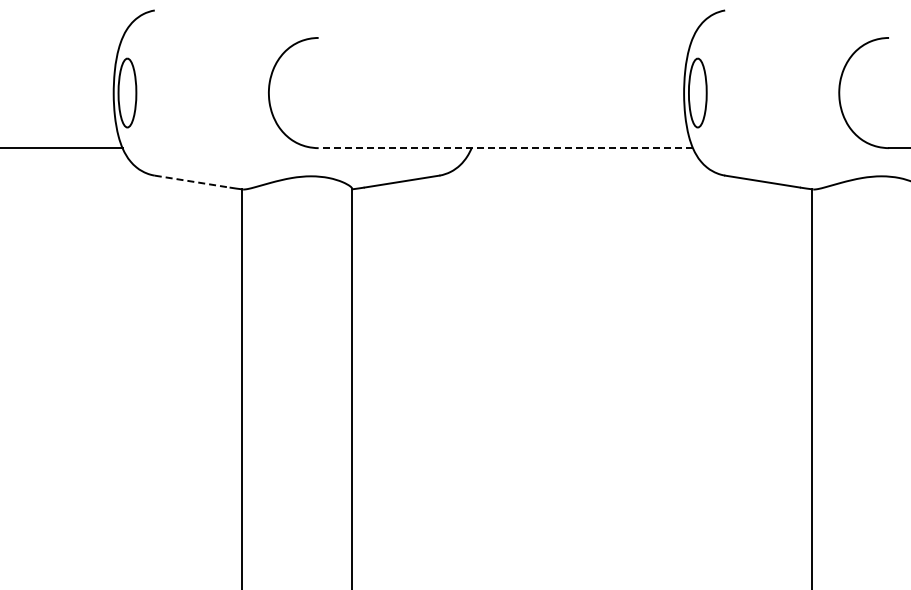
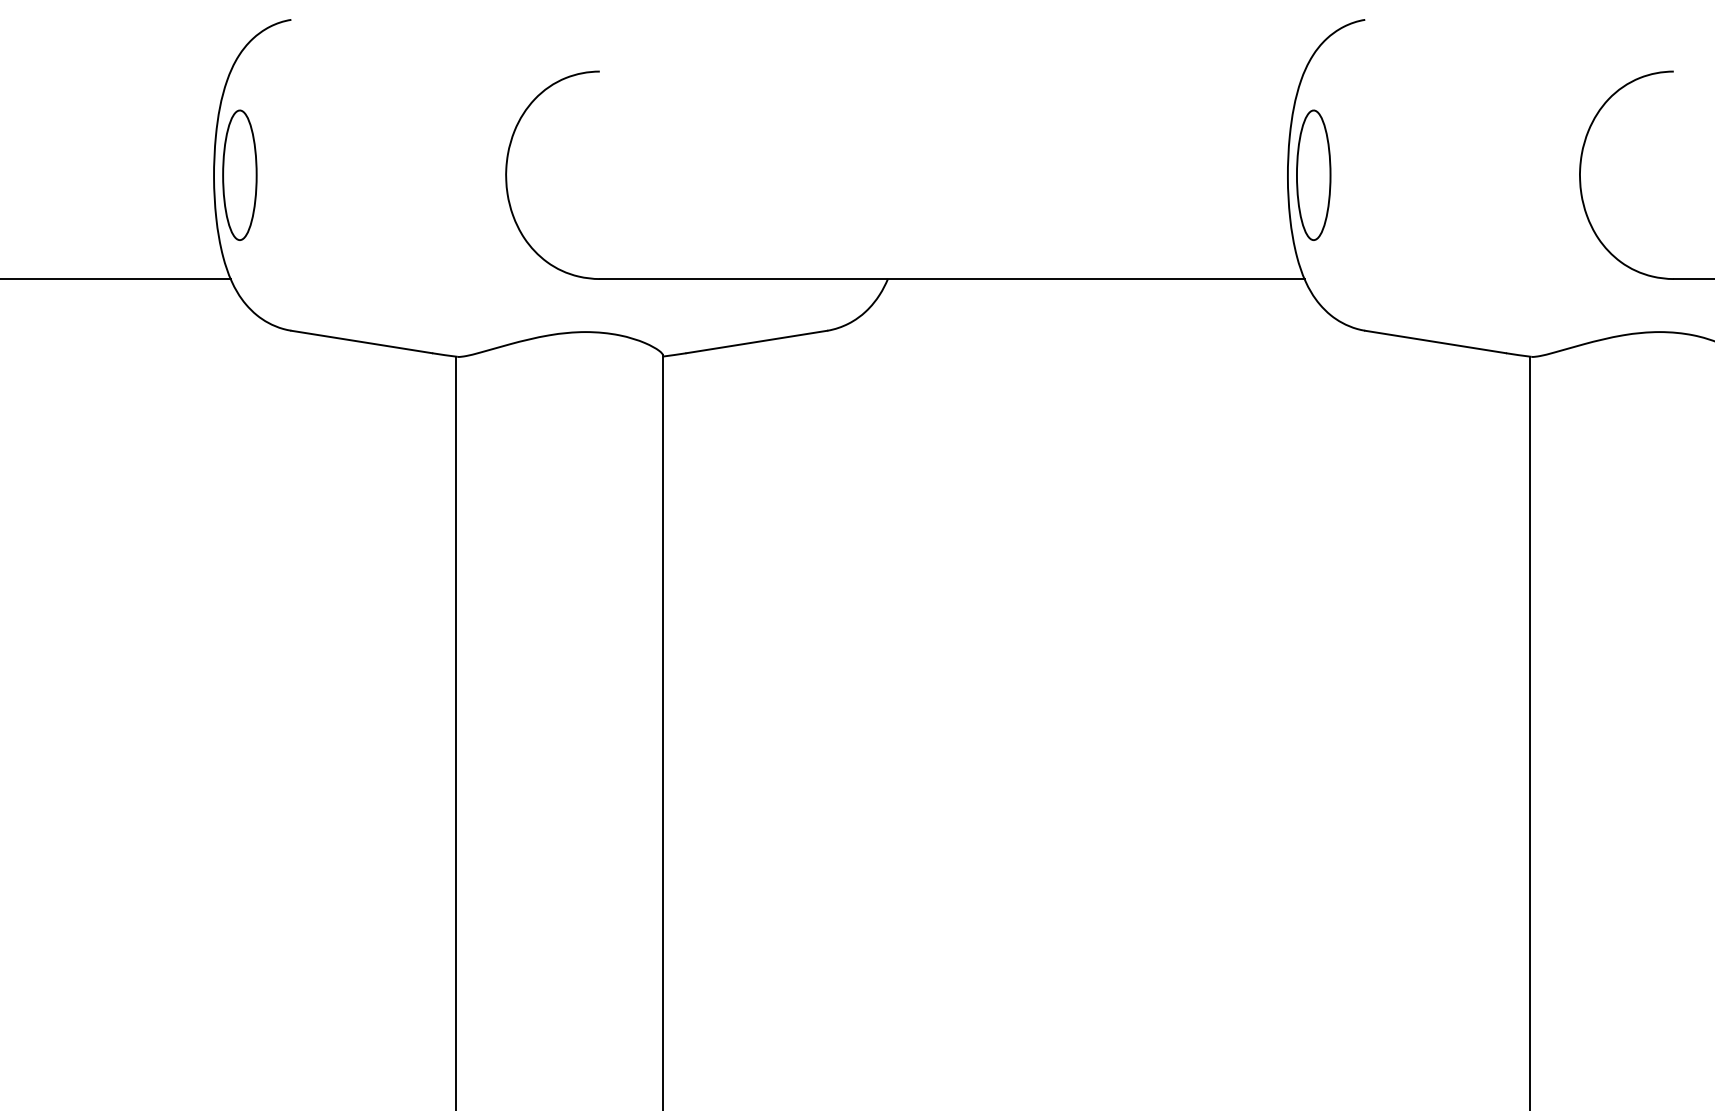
line: (505, 148) -> (951, 279), dashed -> solid
line: (192, 181) -> (362, 341), dashed -> solid

